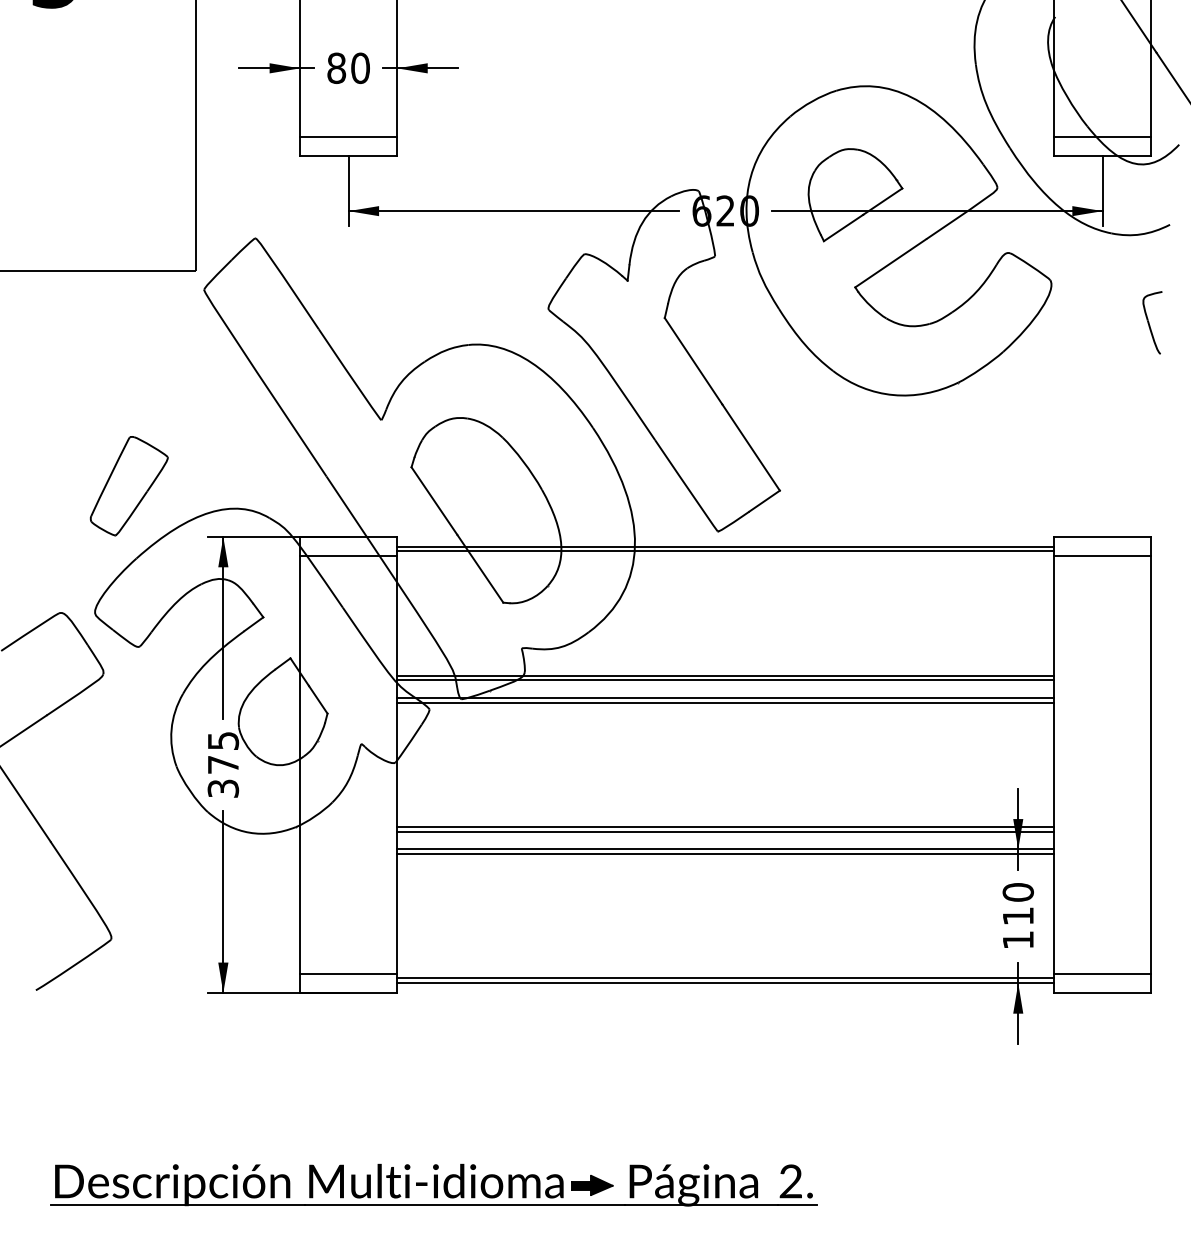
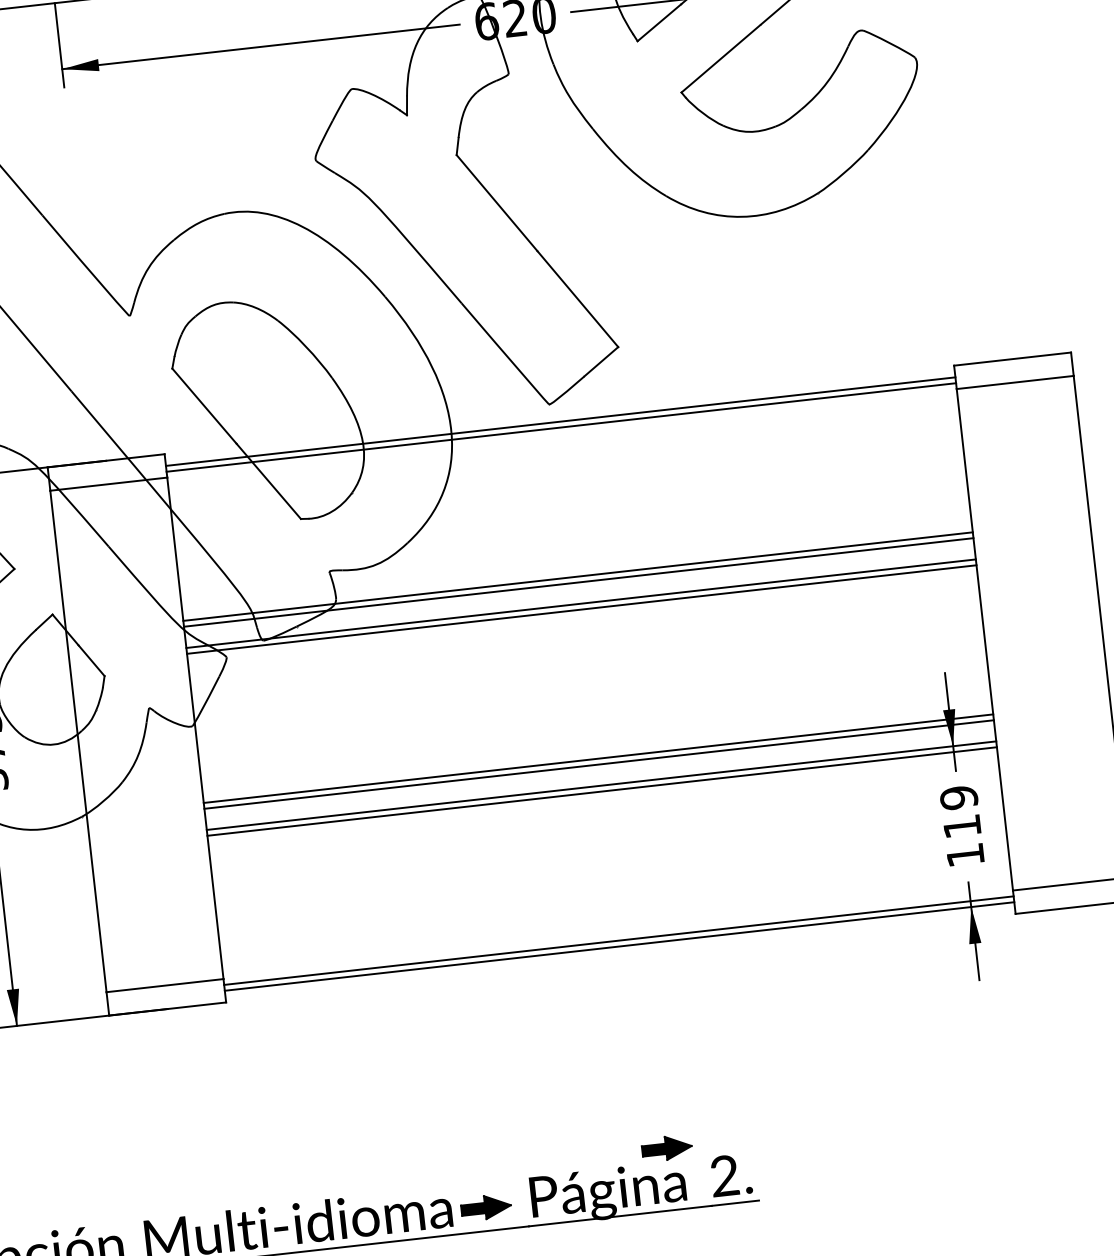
part: (1152, 322) -> (1043, 94), removed
text: (1017, 892) -> (958, 798), 110 -> 119
part: (746, 1153) -> (667, 1148), added

